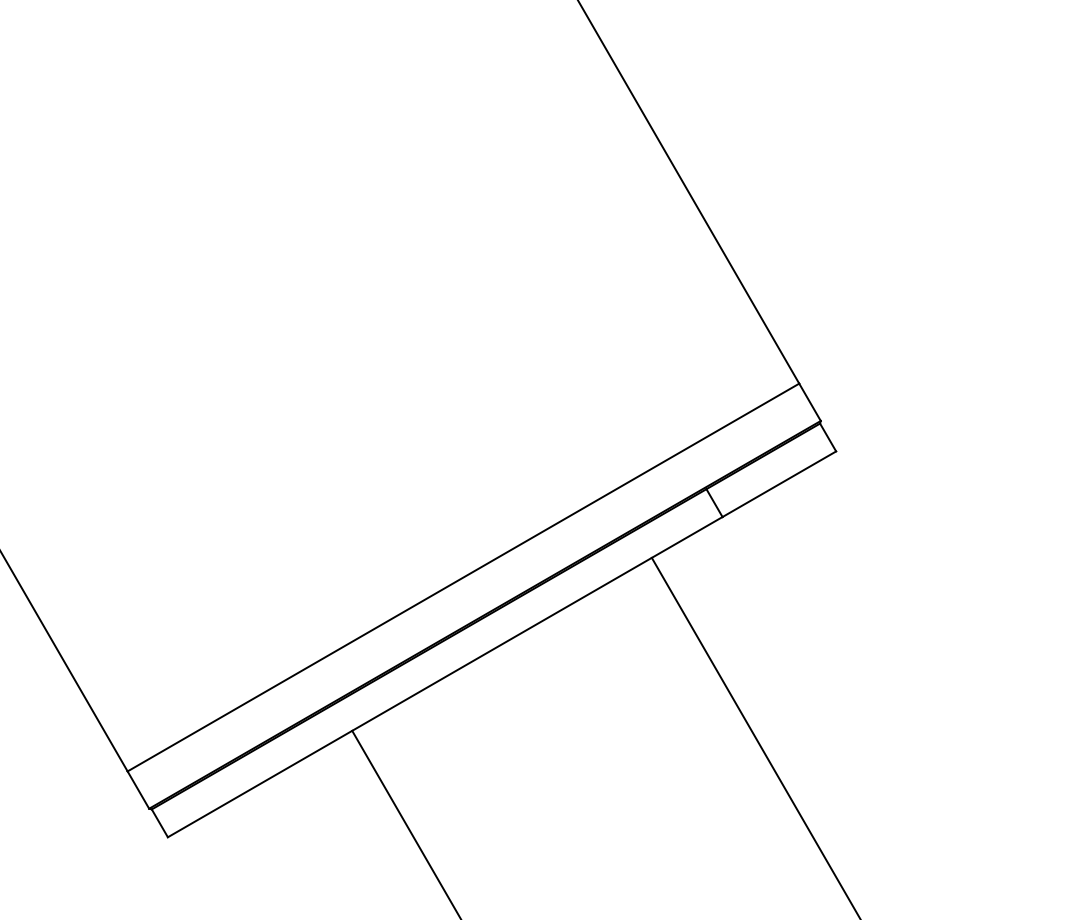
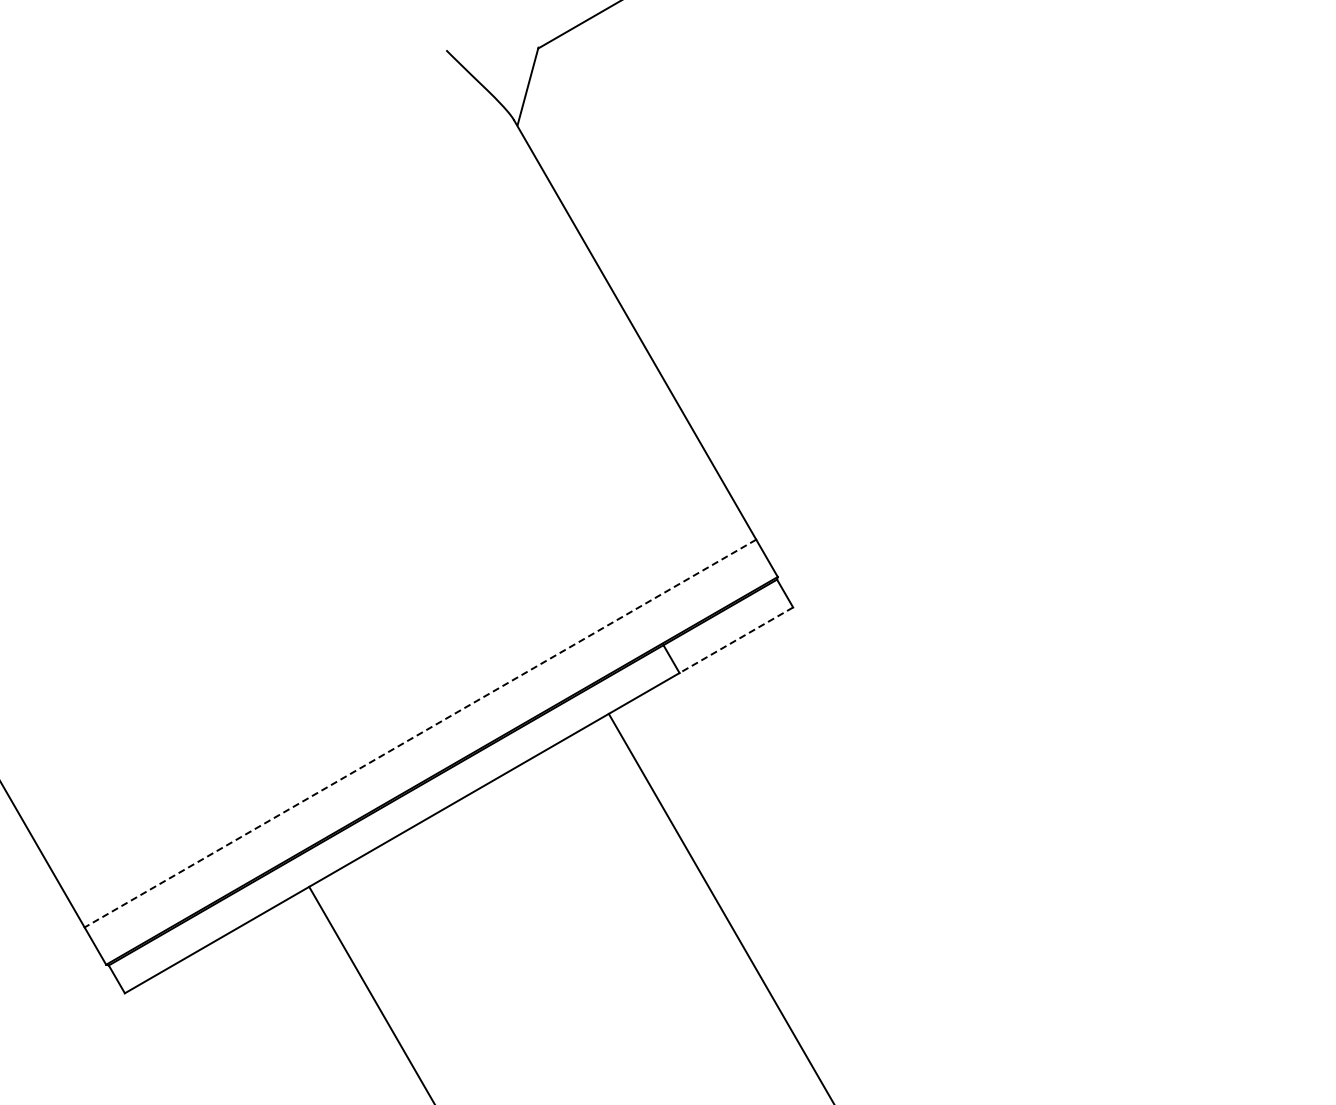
line: (779, 484) -> (736, 640), solid -> dashed
line: (463, 577) -> (420, 733), solid -> dashed

